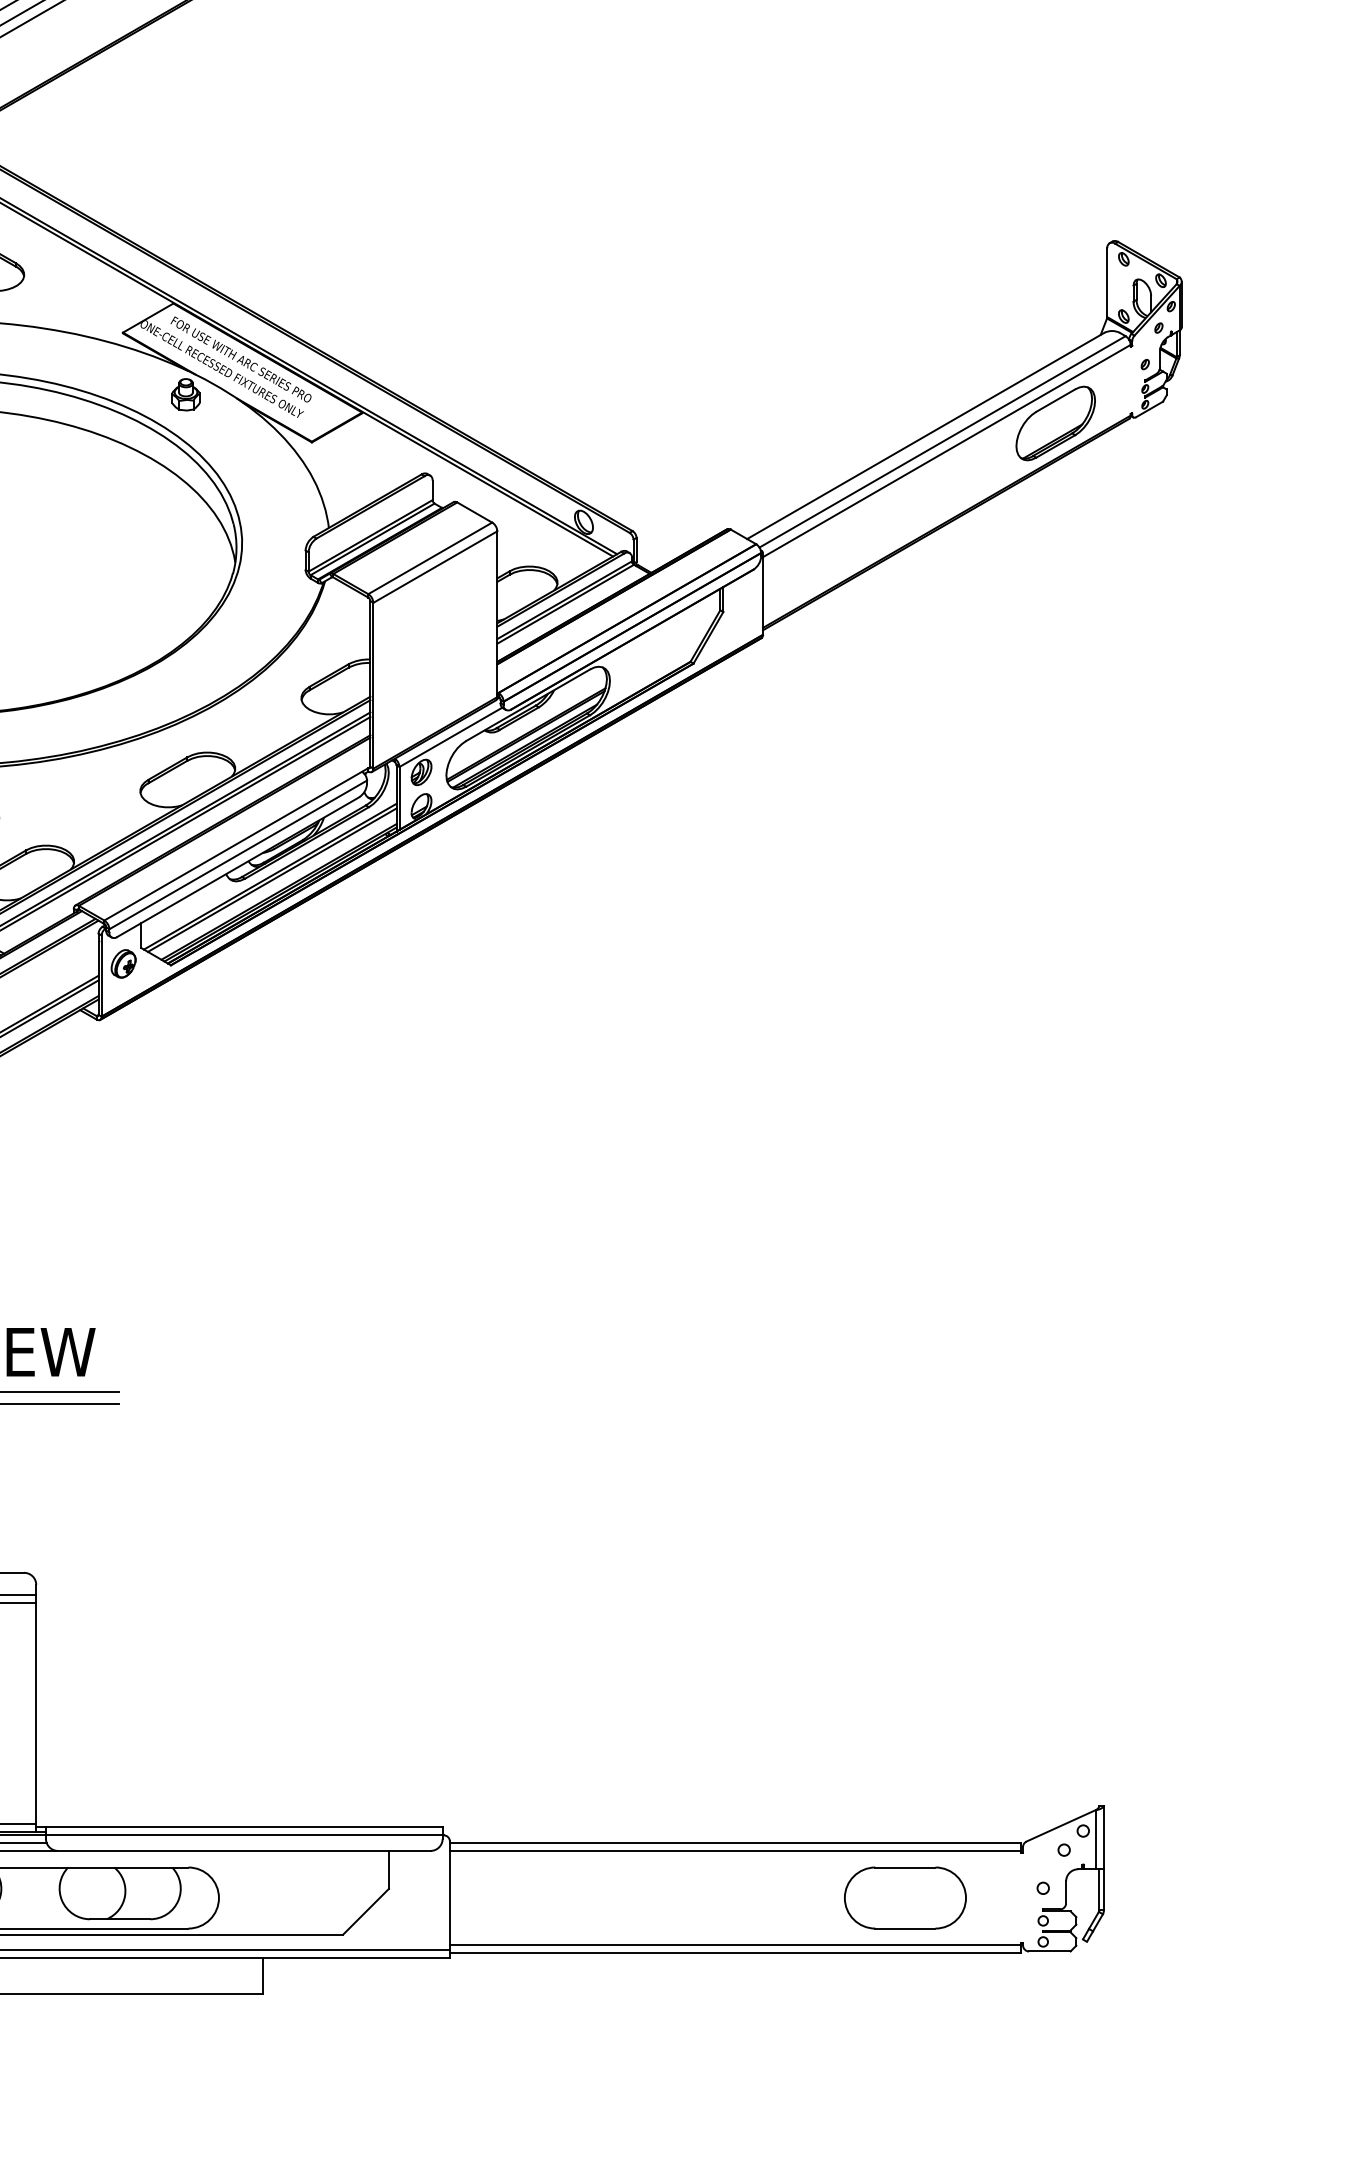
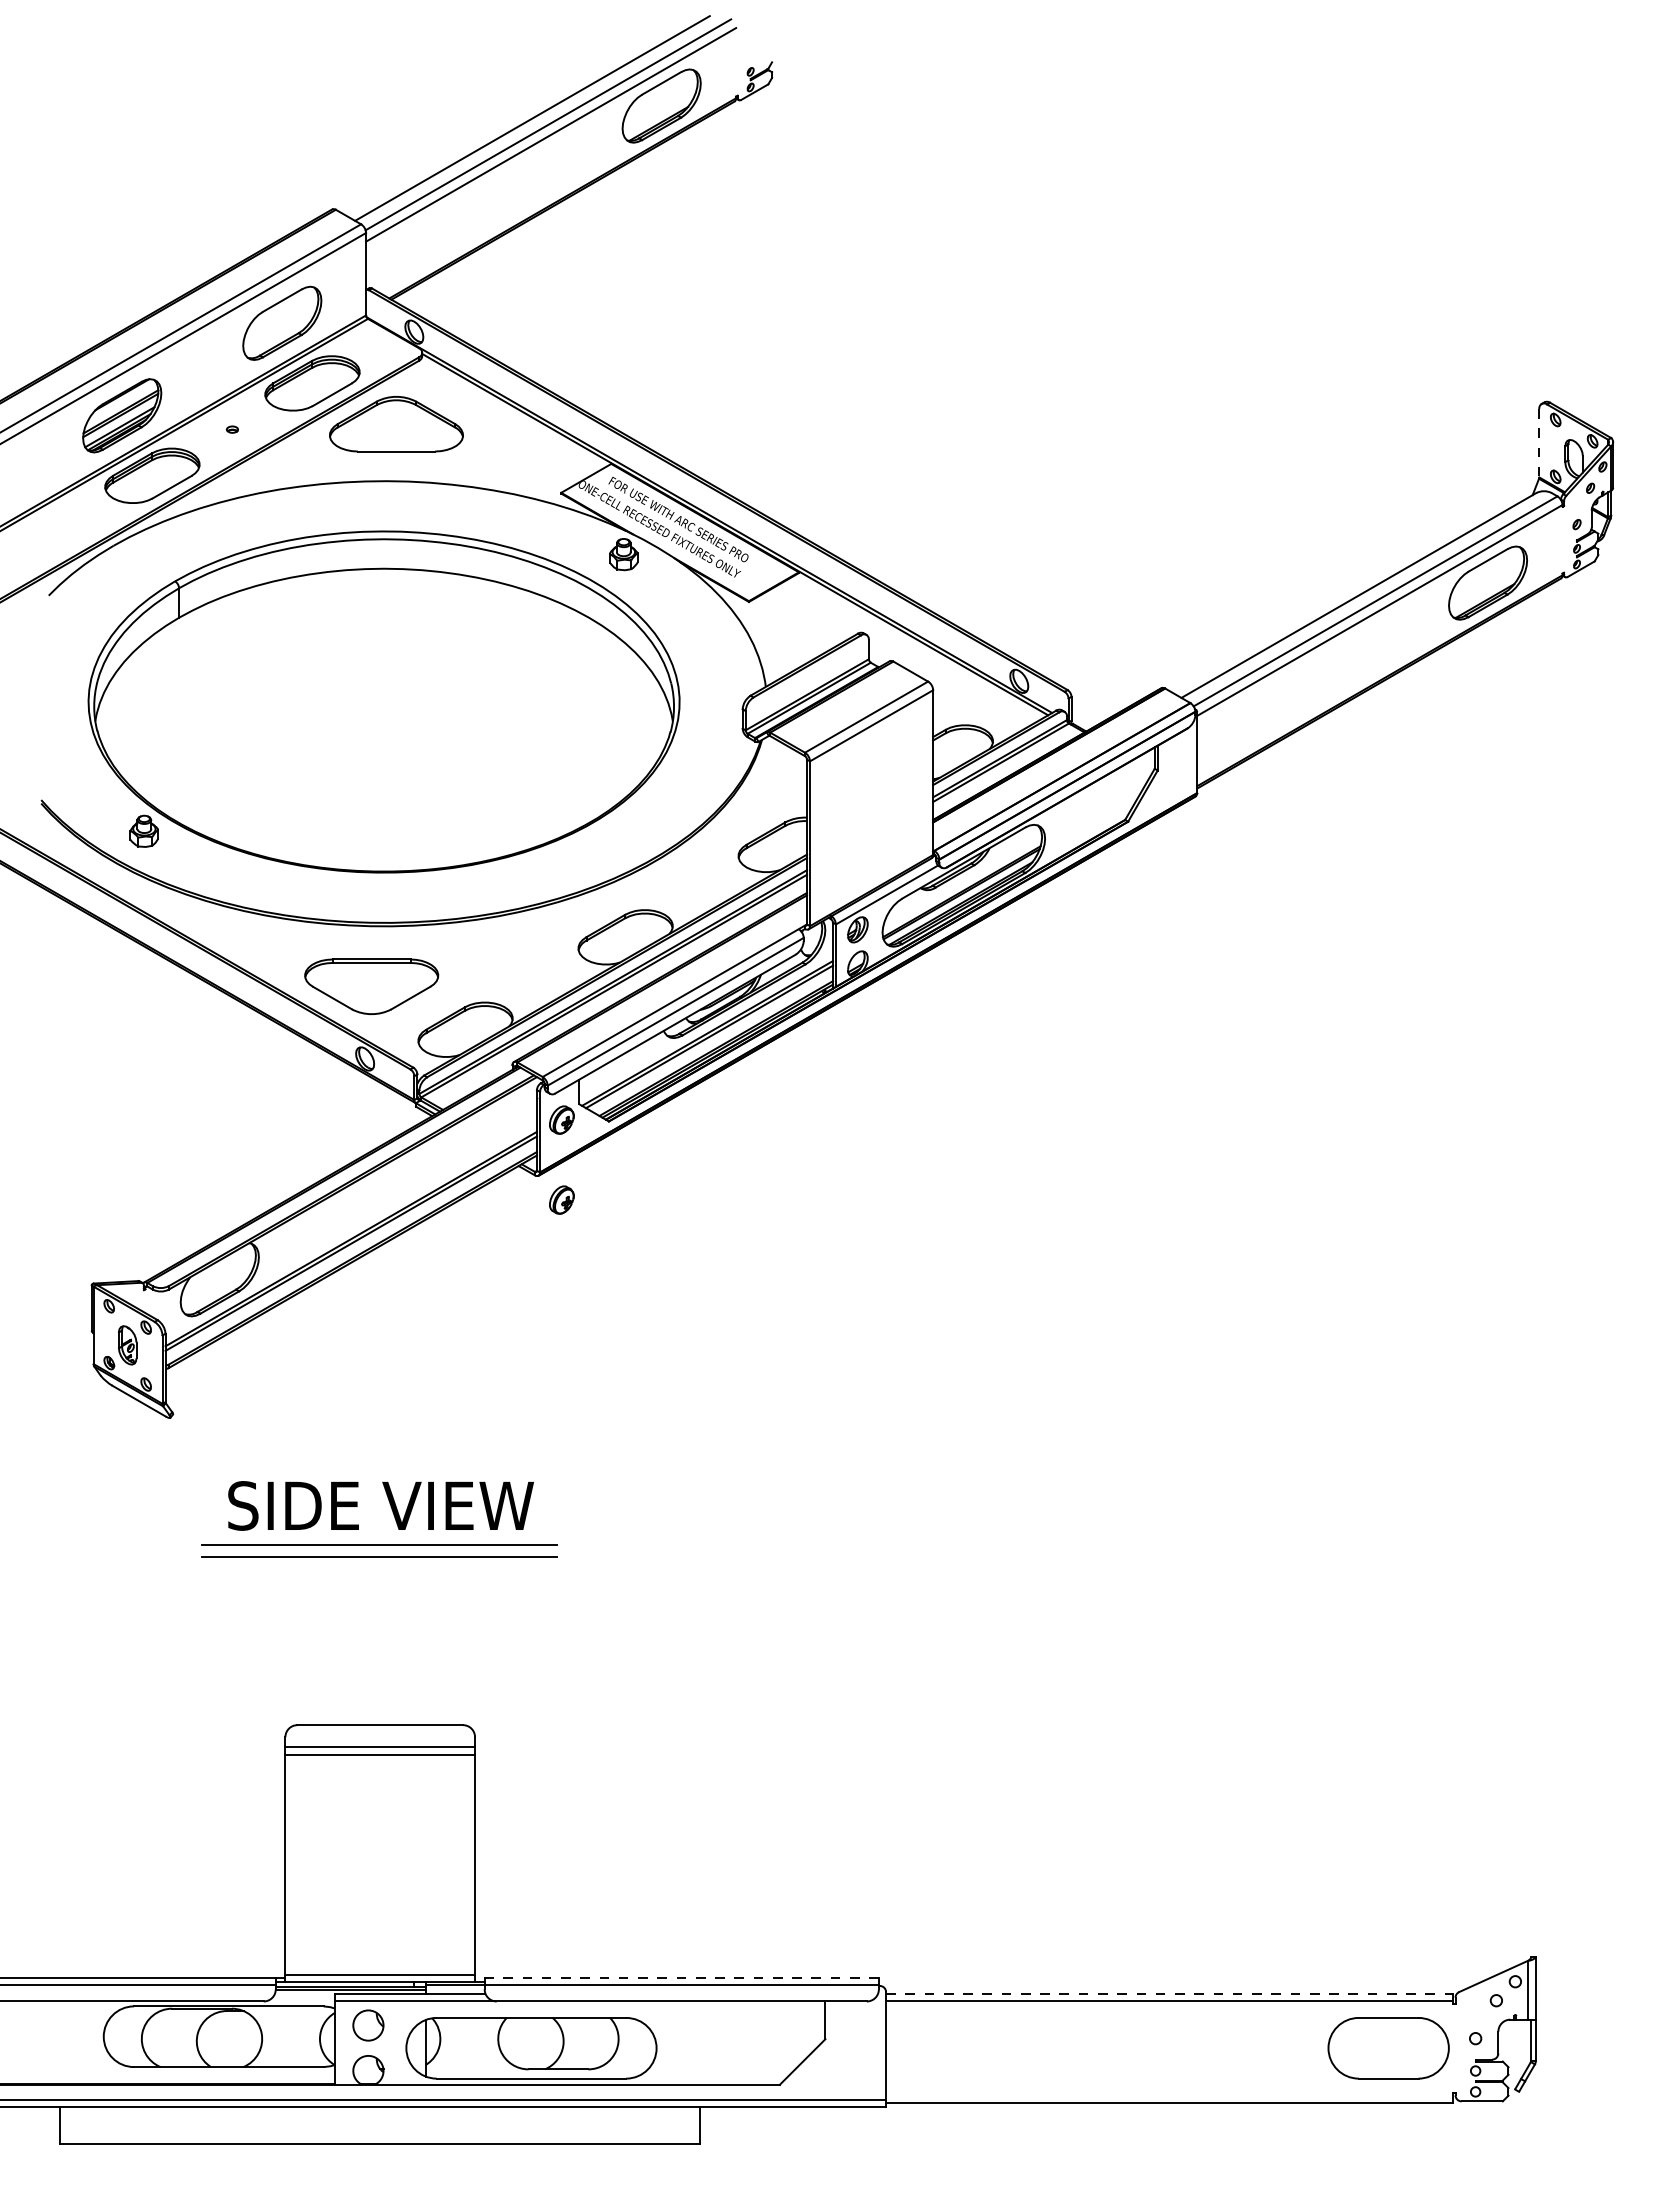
line: (1107, 282) -> (1539, 443), solid -> dashed
part: (123, 1043) -> (561, 1199), added
line: (239, 1826) -> (676, 1977), solid -> dashed
line: (735, 1842) -> (1169, 1993), solid -> dashed
part: (905, 1898) -> (1388, 2048), moved
line: (735, 1945) -> (1169, 2095), removed

